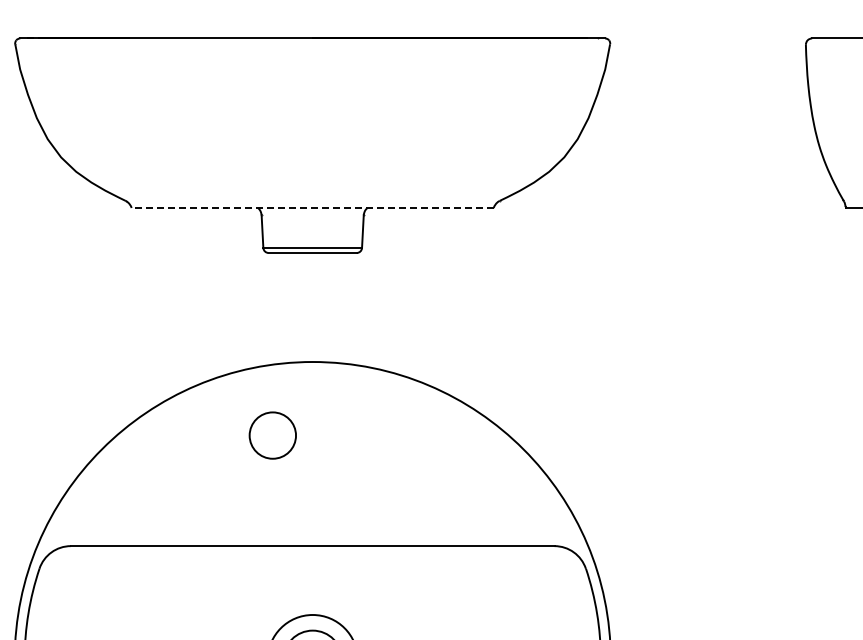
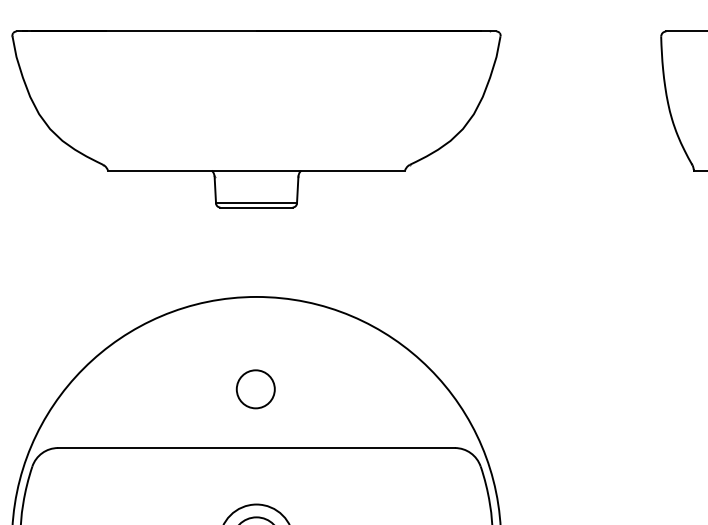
line: (312, 207) -> (256, 170), dashed -> solid
circle: (272, 435) -> (255, 389), moved

